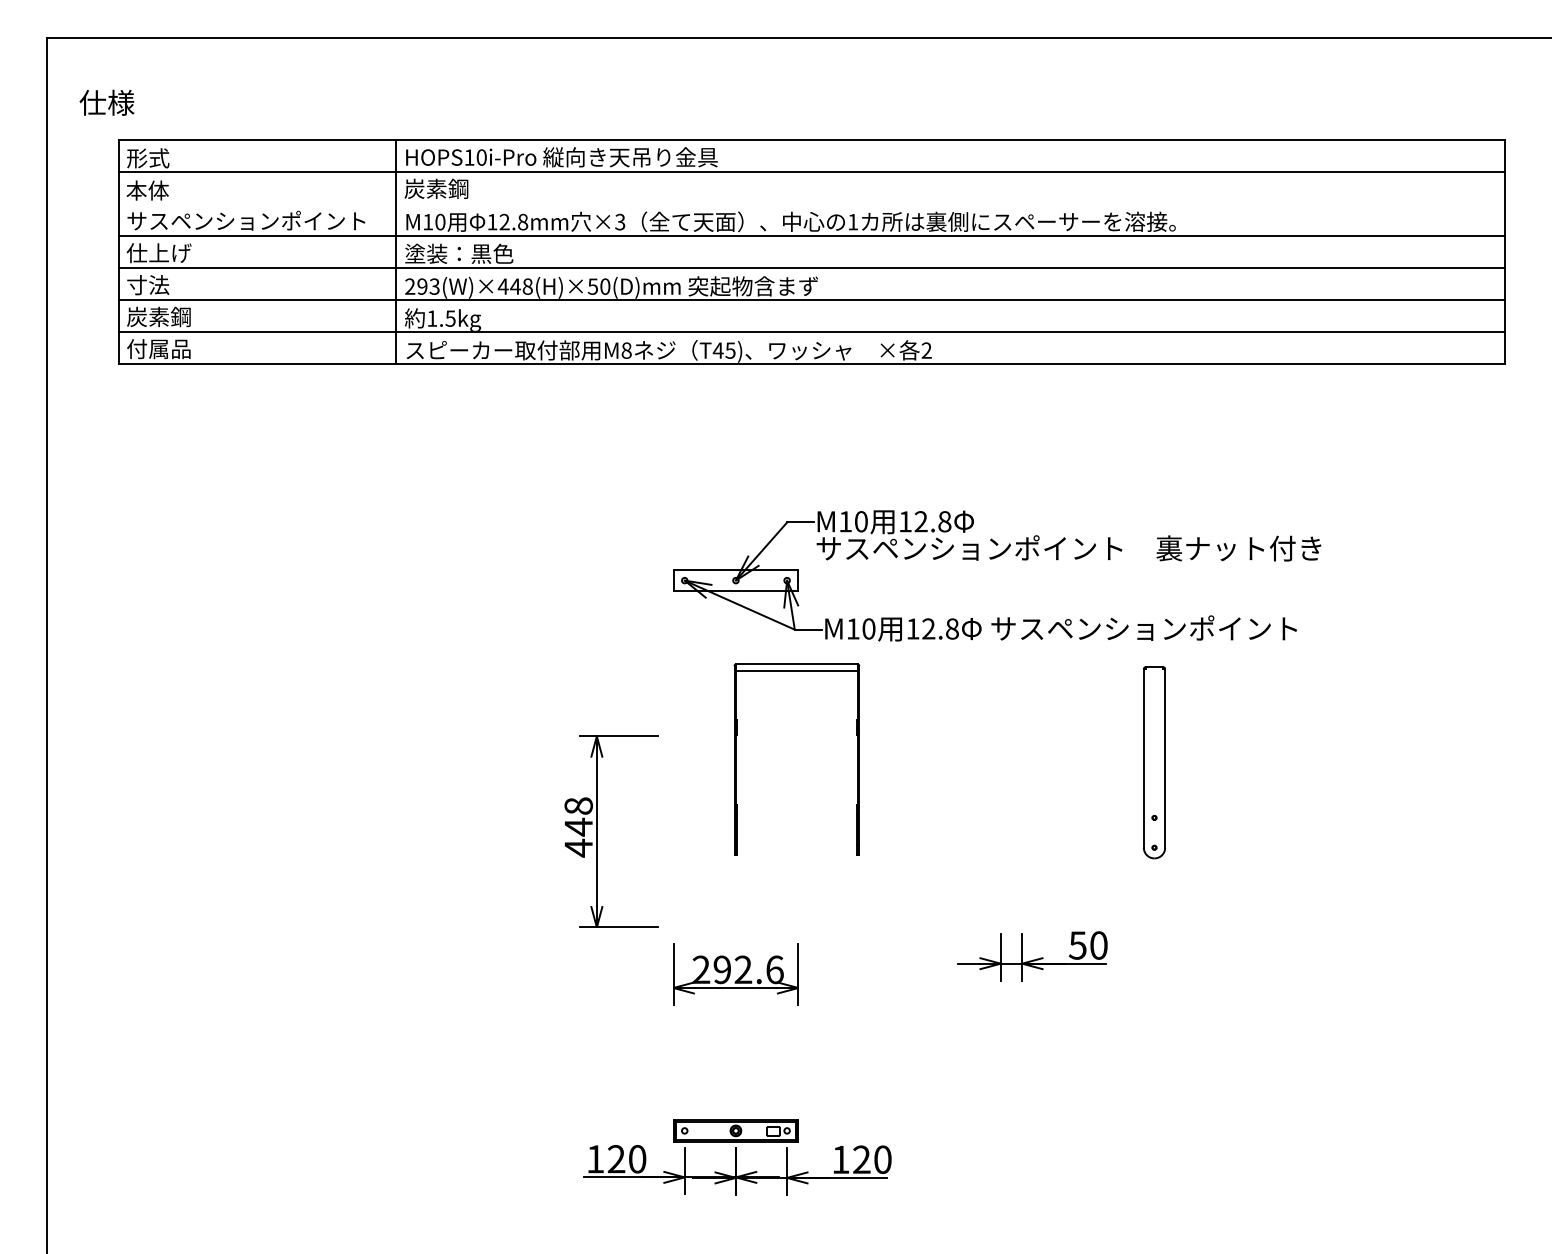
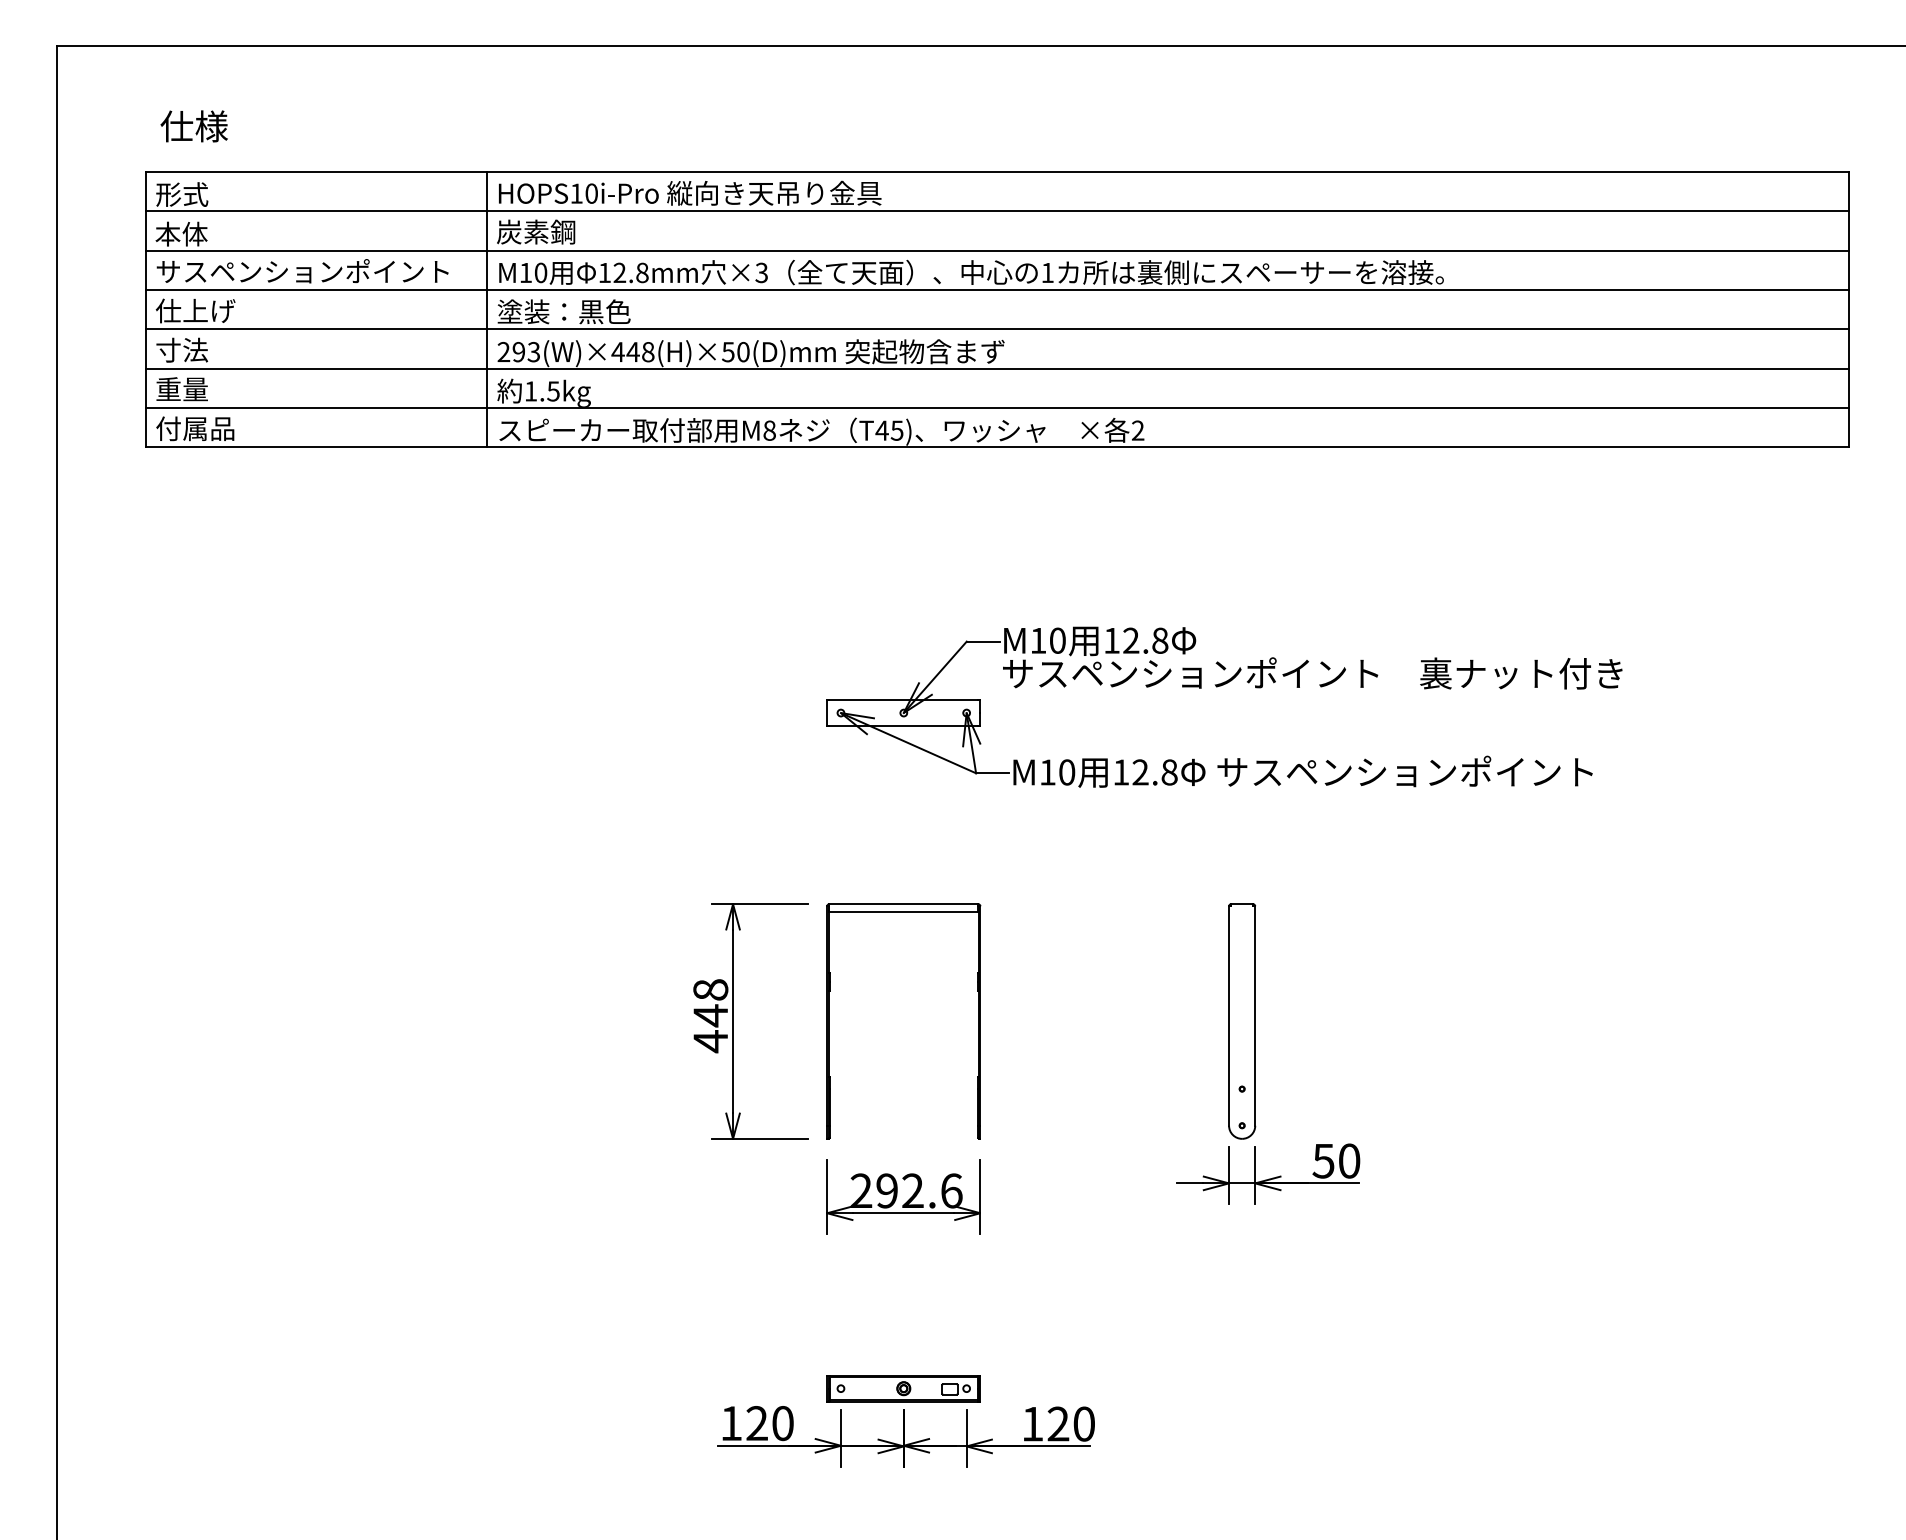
text: (106, 102) -> (193, 126), moved
line: (812, 204) -> (997, 251), added
text: (158, 316) -> (194, 388), 炭素鋼 -> 重量
part: (736, 759) -> (829, 1021), moved
part: (1154, 762) -> (1242, 1021), moved

